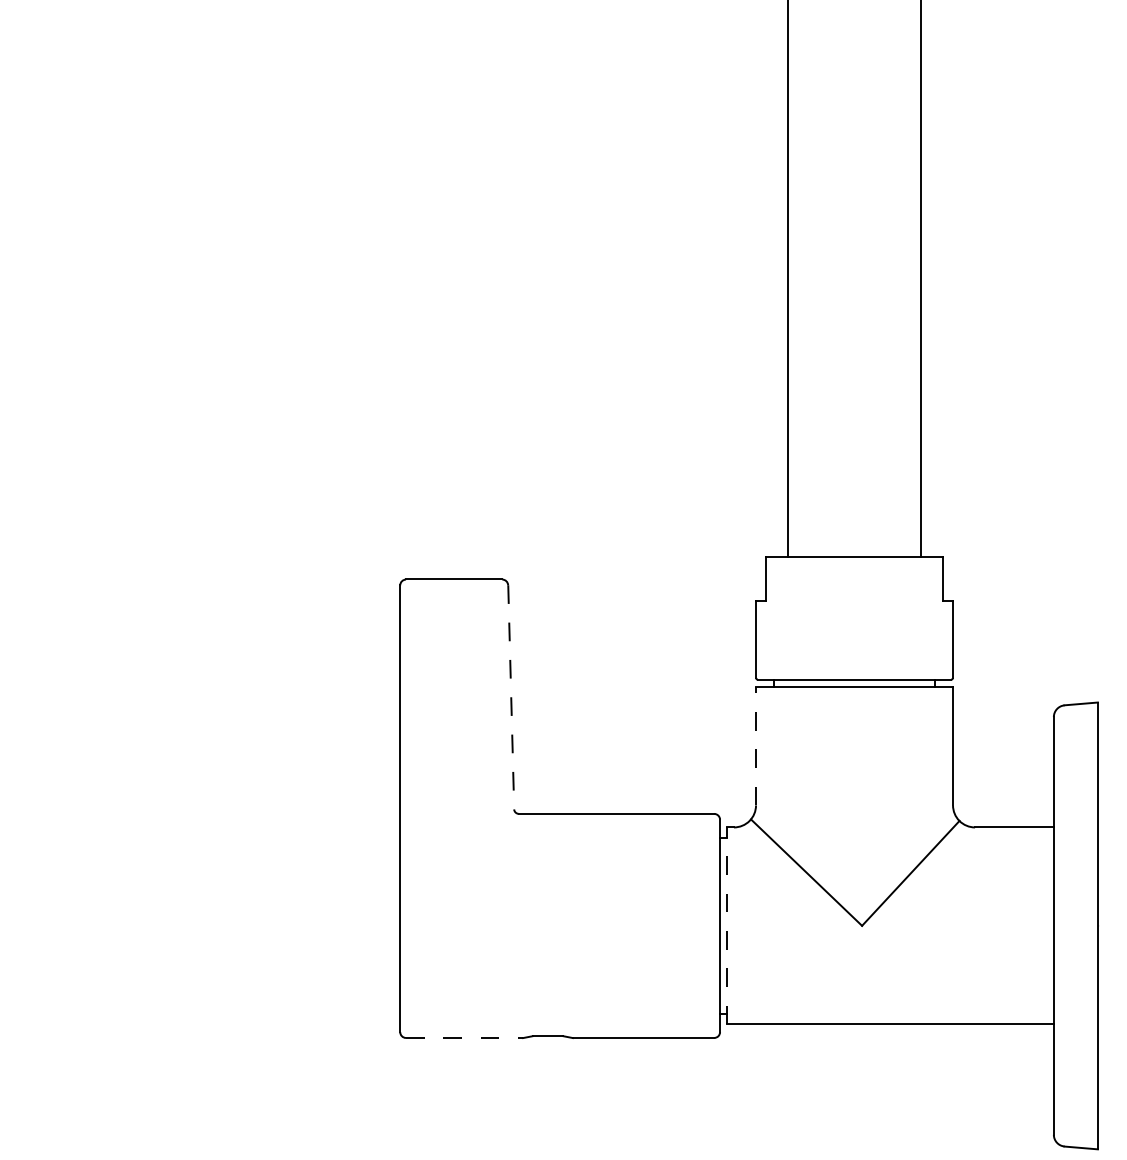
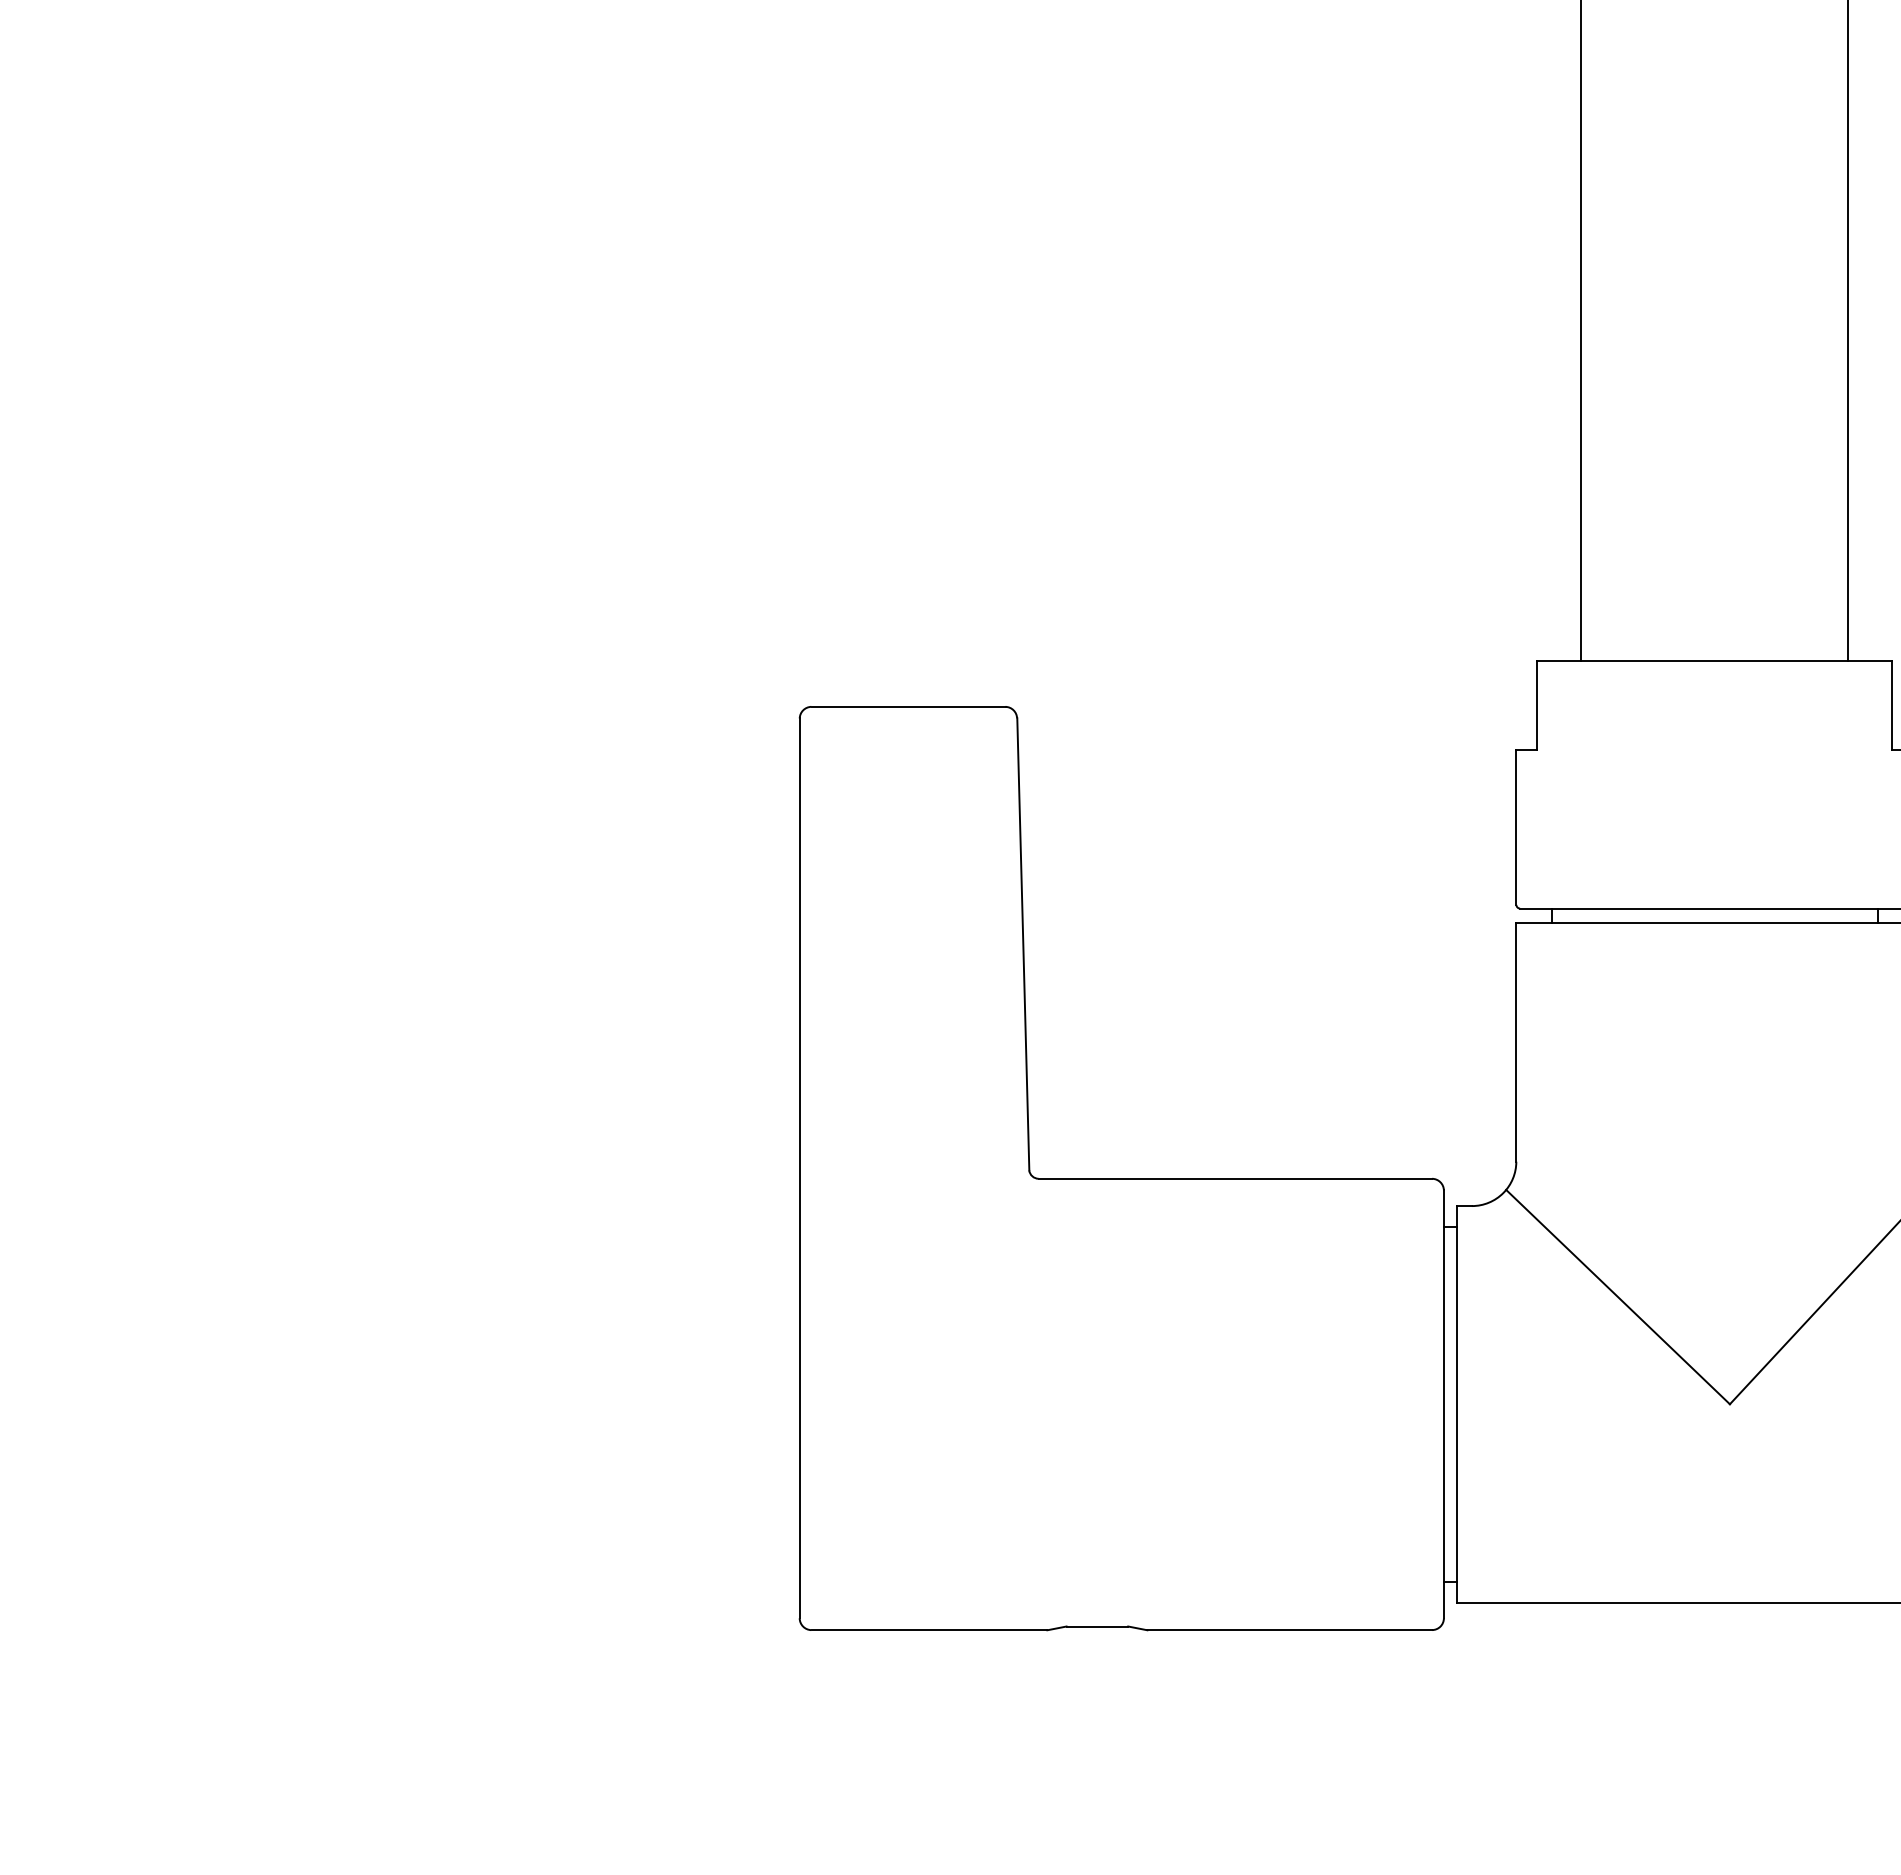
line: (511, 697) -> (1023, 944), dashed -> solid
line: (756, 745) -> (1517, 1041), dashed -> solid
line: (726, 925) -> (1456, 1403), dashed -> solid
line: (464, 1038) -> (929, 1631), dashed -> solid

